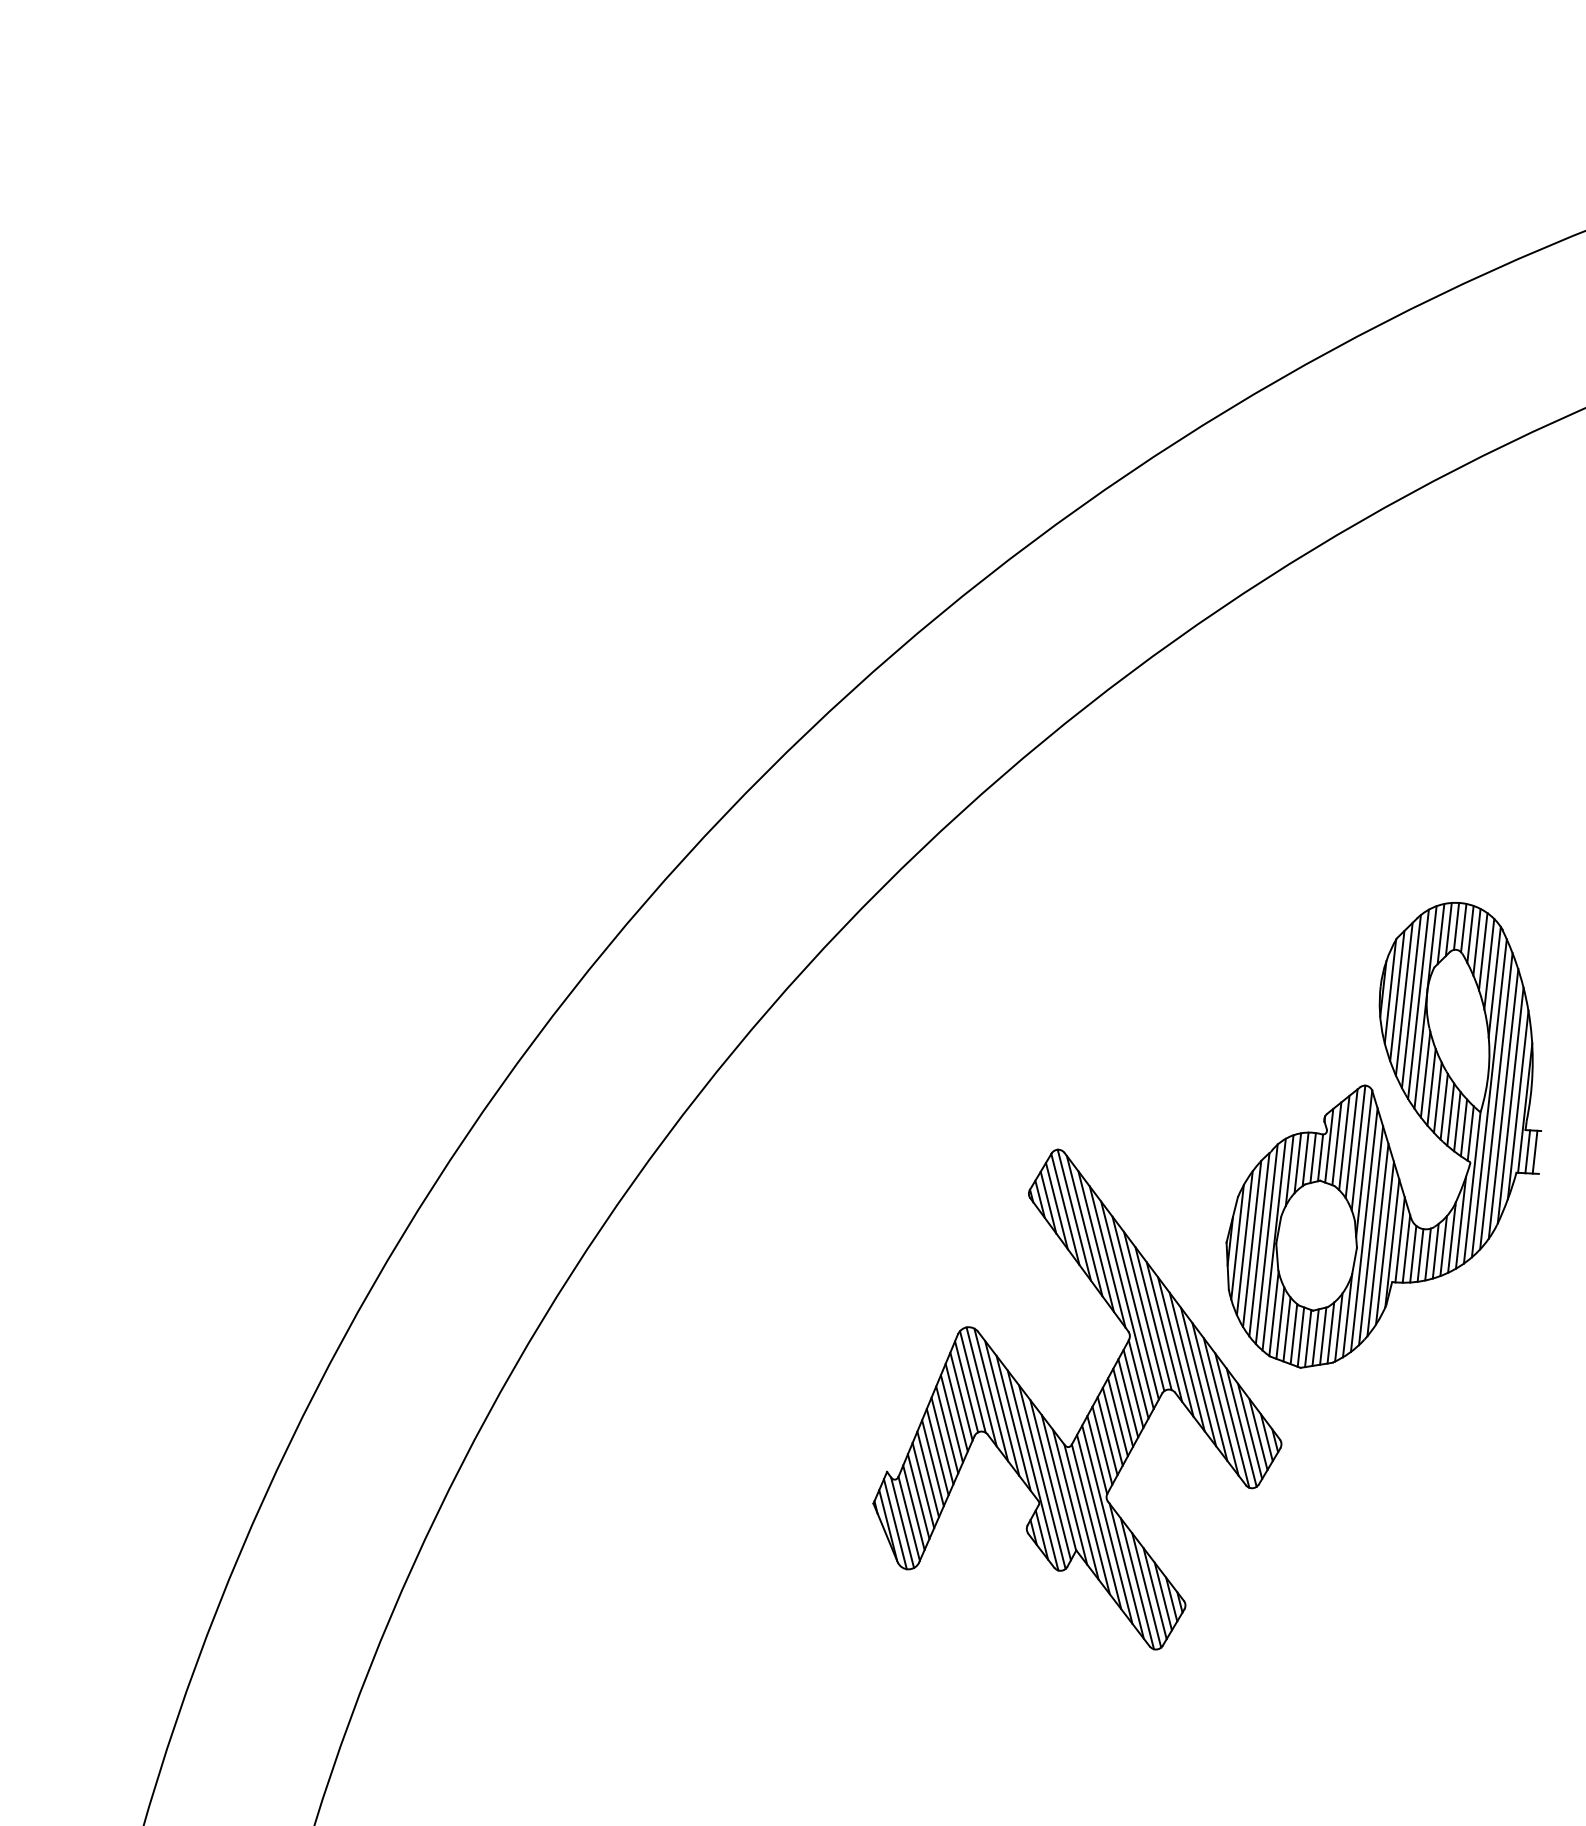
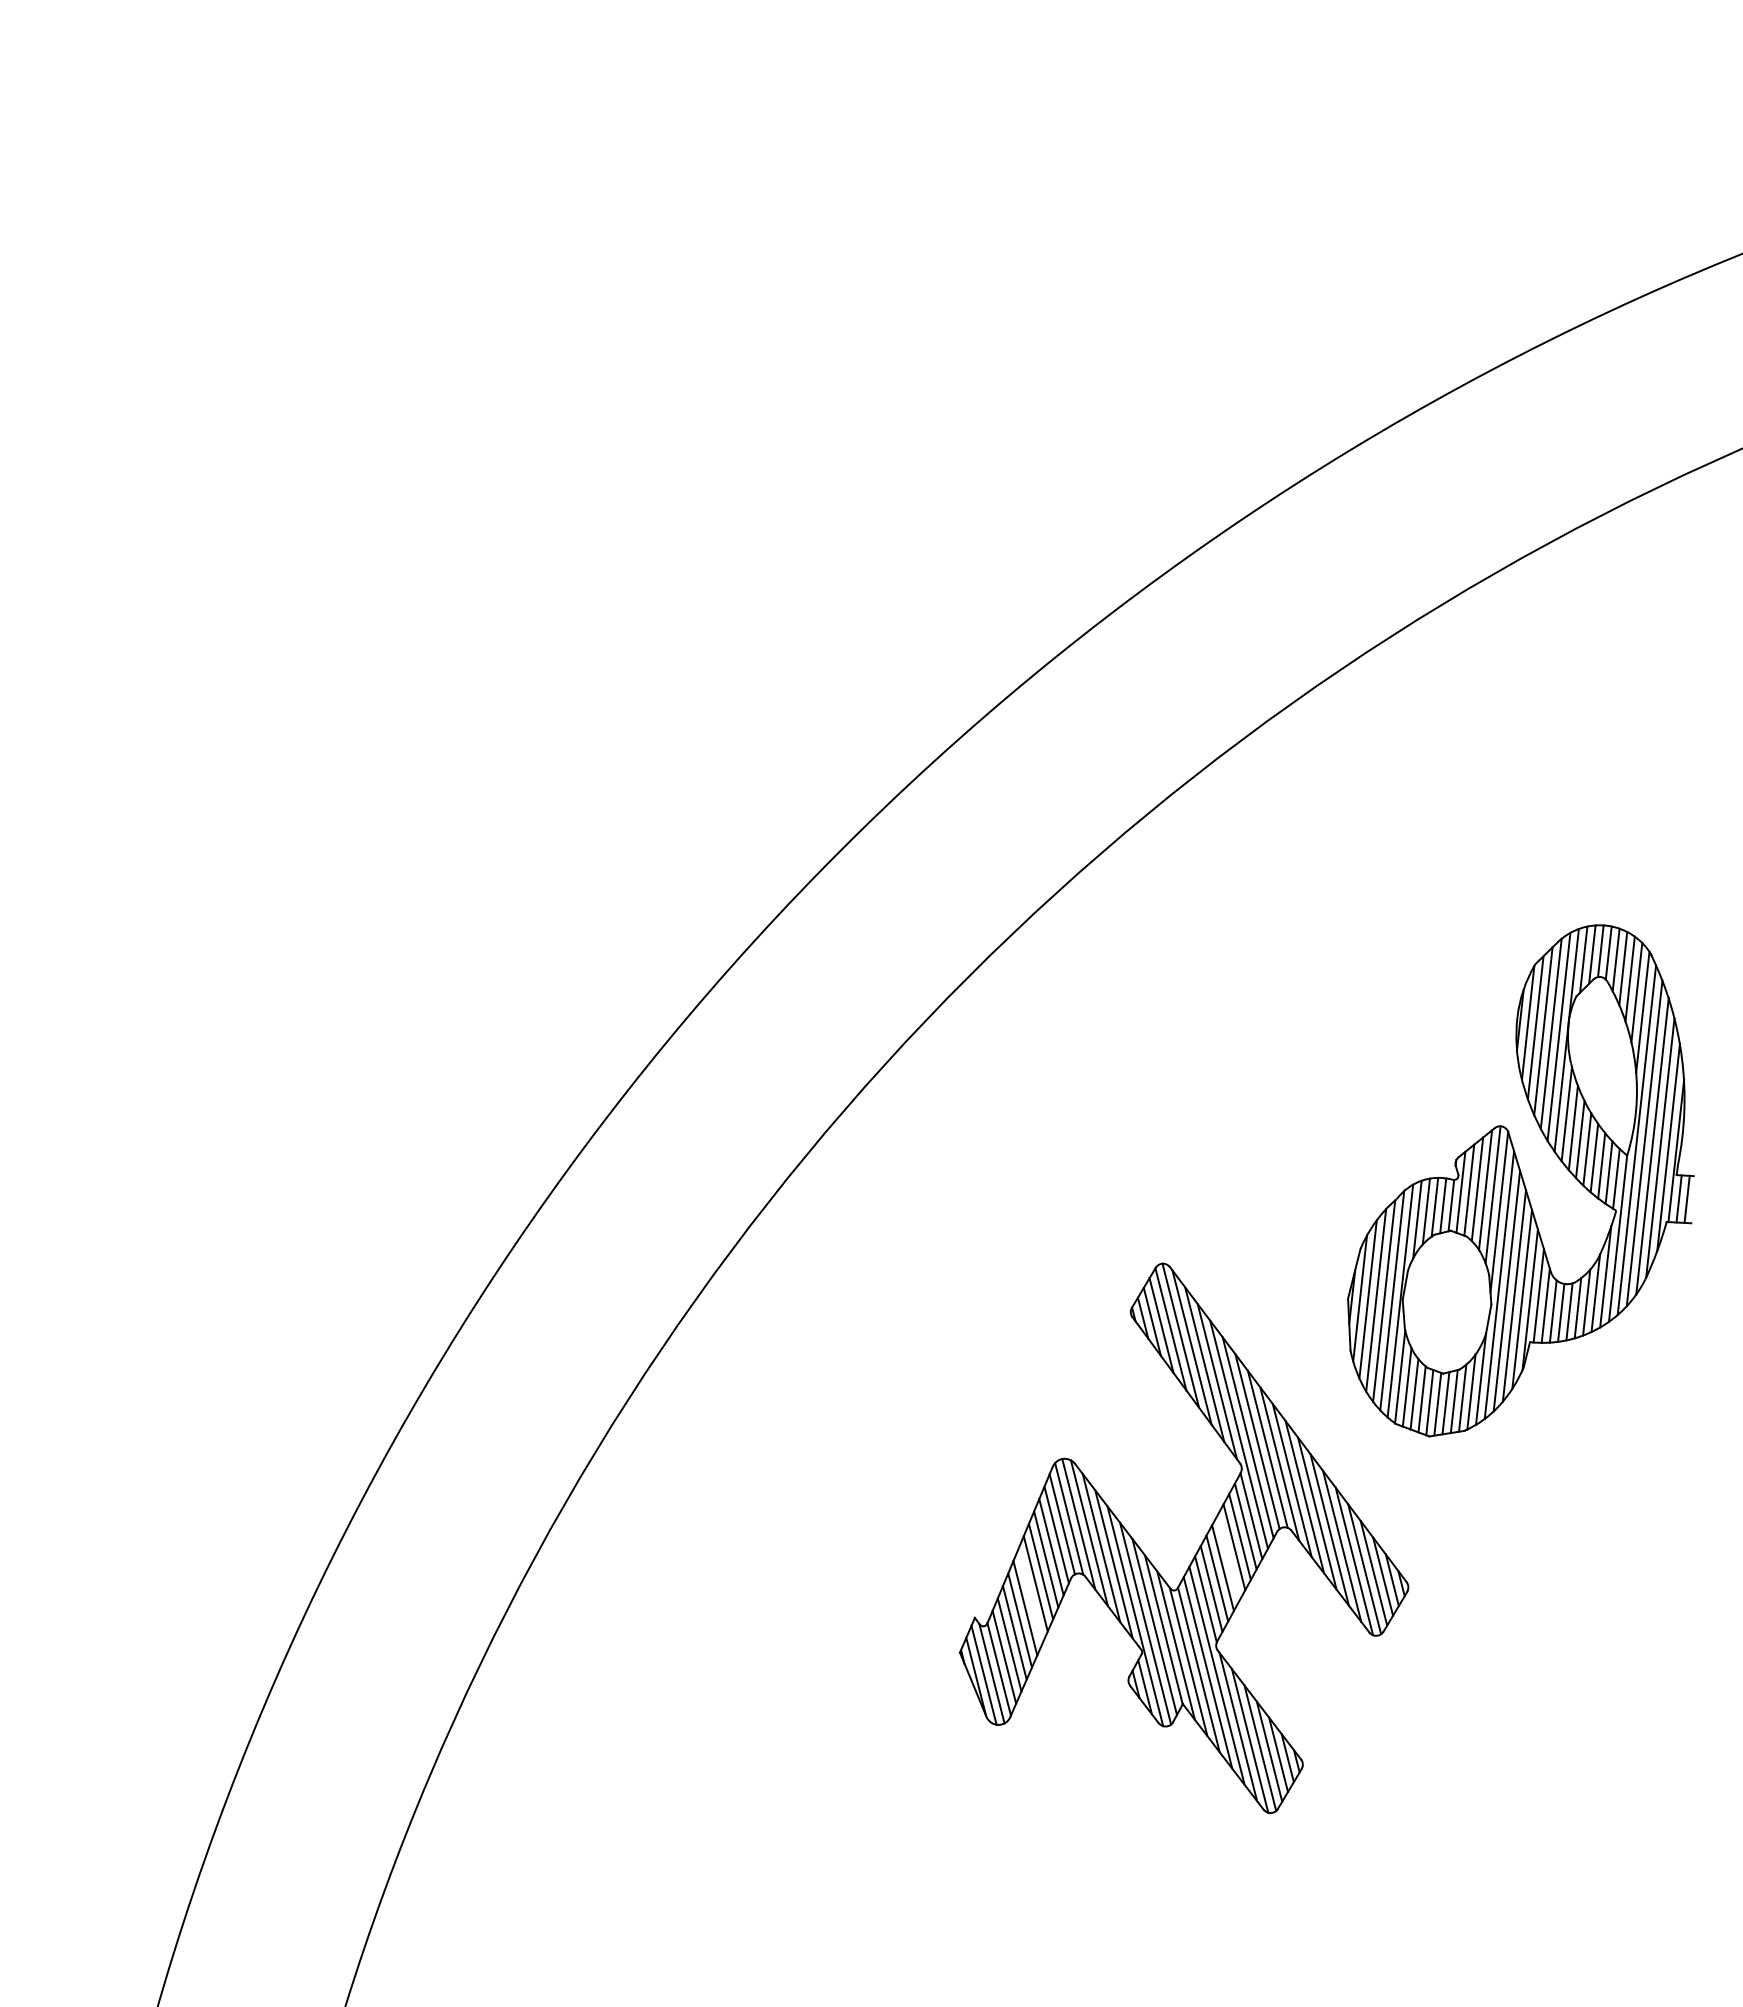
part: (1383, 1134) -> (1520, 1180), moved
line: (1117, 1417) -> (1228, 1557), removed
line: (937, 1451) -> (1030, 1595), removed

